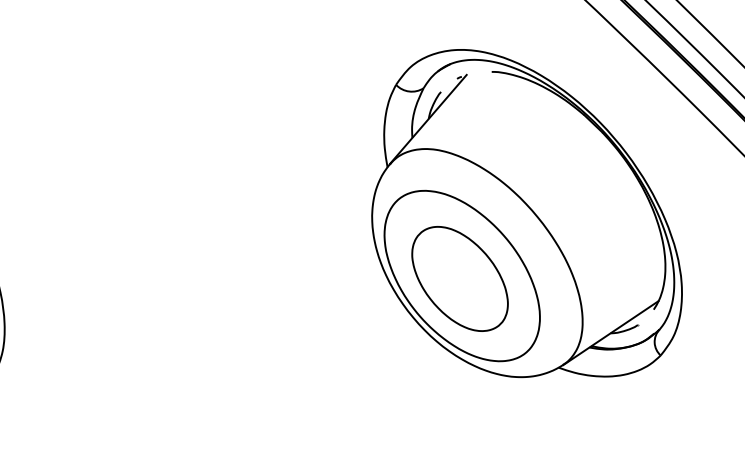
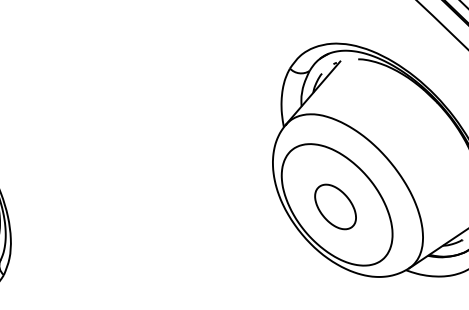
part: (459, 278) -> (335, 206), size x0.6

